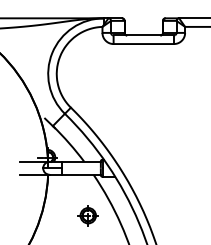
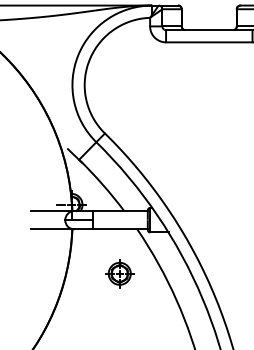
part: (87, 215) -> (118, 273), moved

